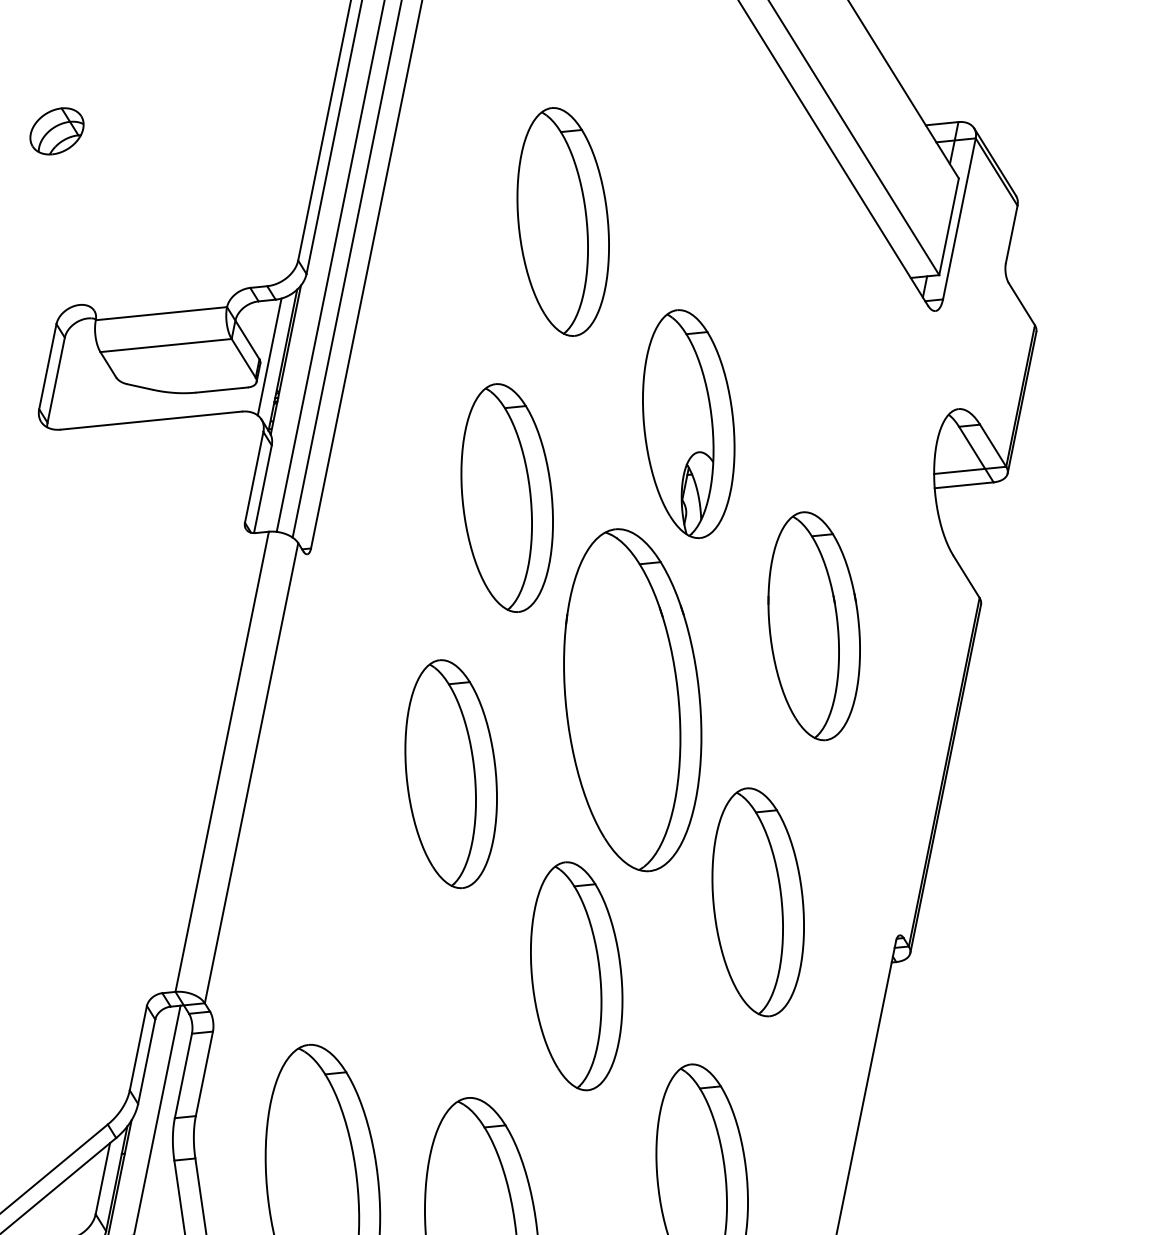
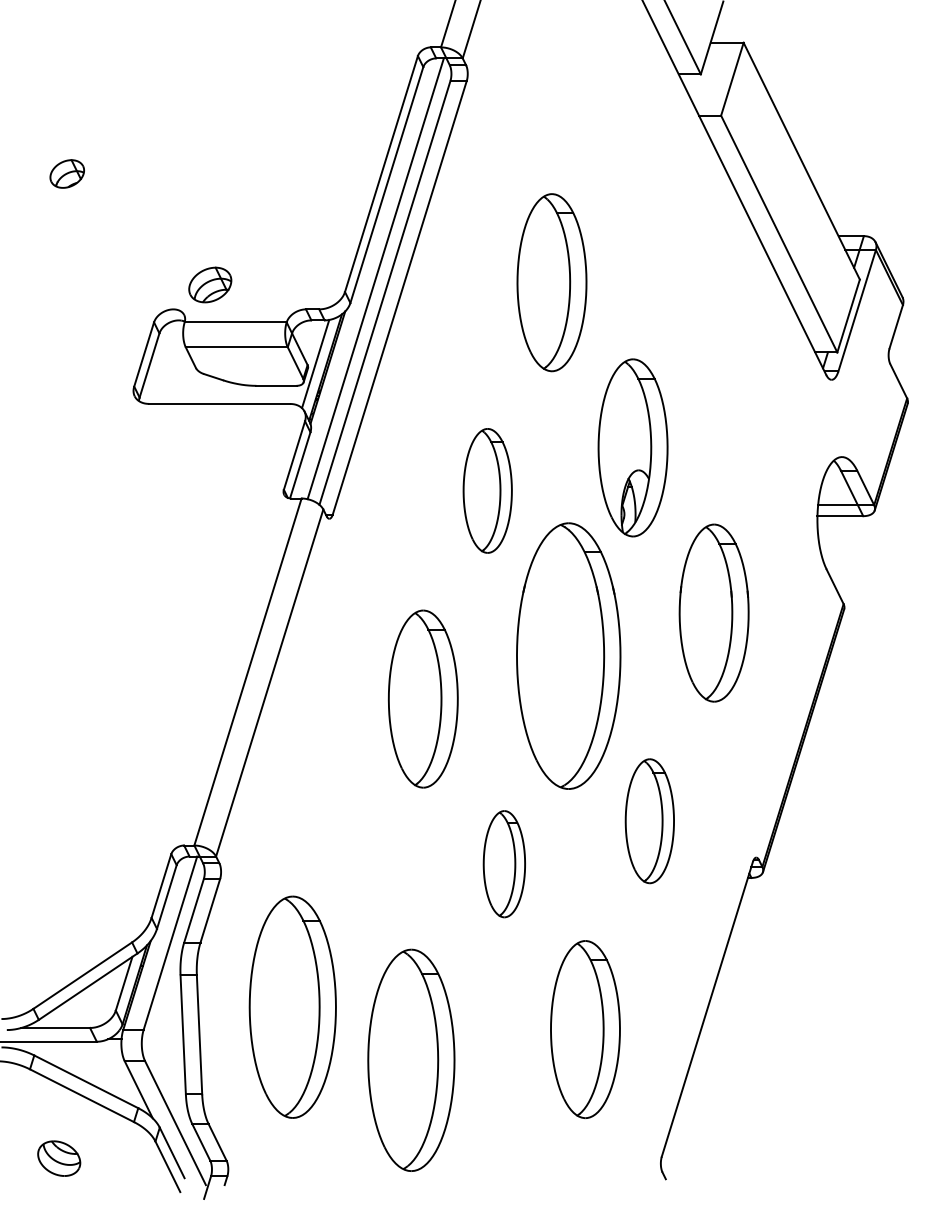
part: (57, 130) -> (210, 284), moved
part: (506, 497) -> (487, 490), size x0.7
part: (757, 901) -> (649, 820), size x0.7
part: (576, 975) -> (504, 863), size x0.6

